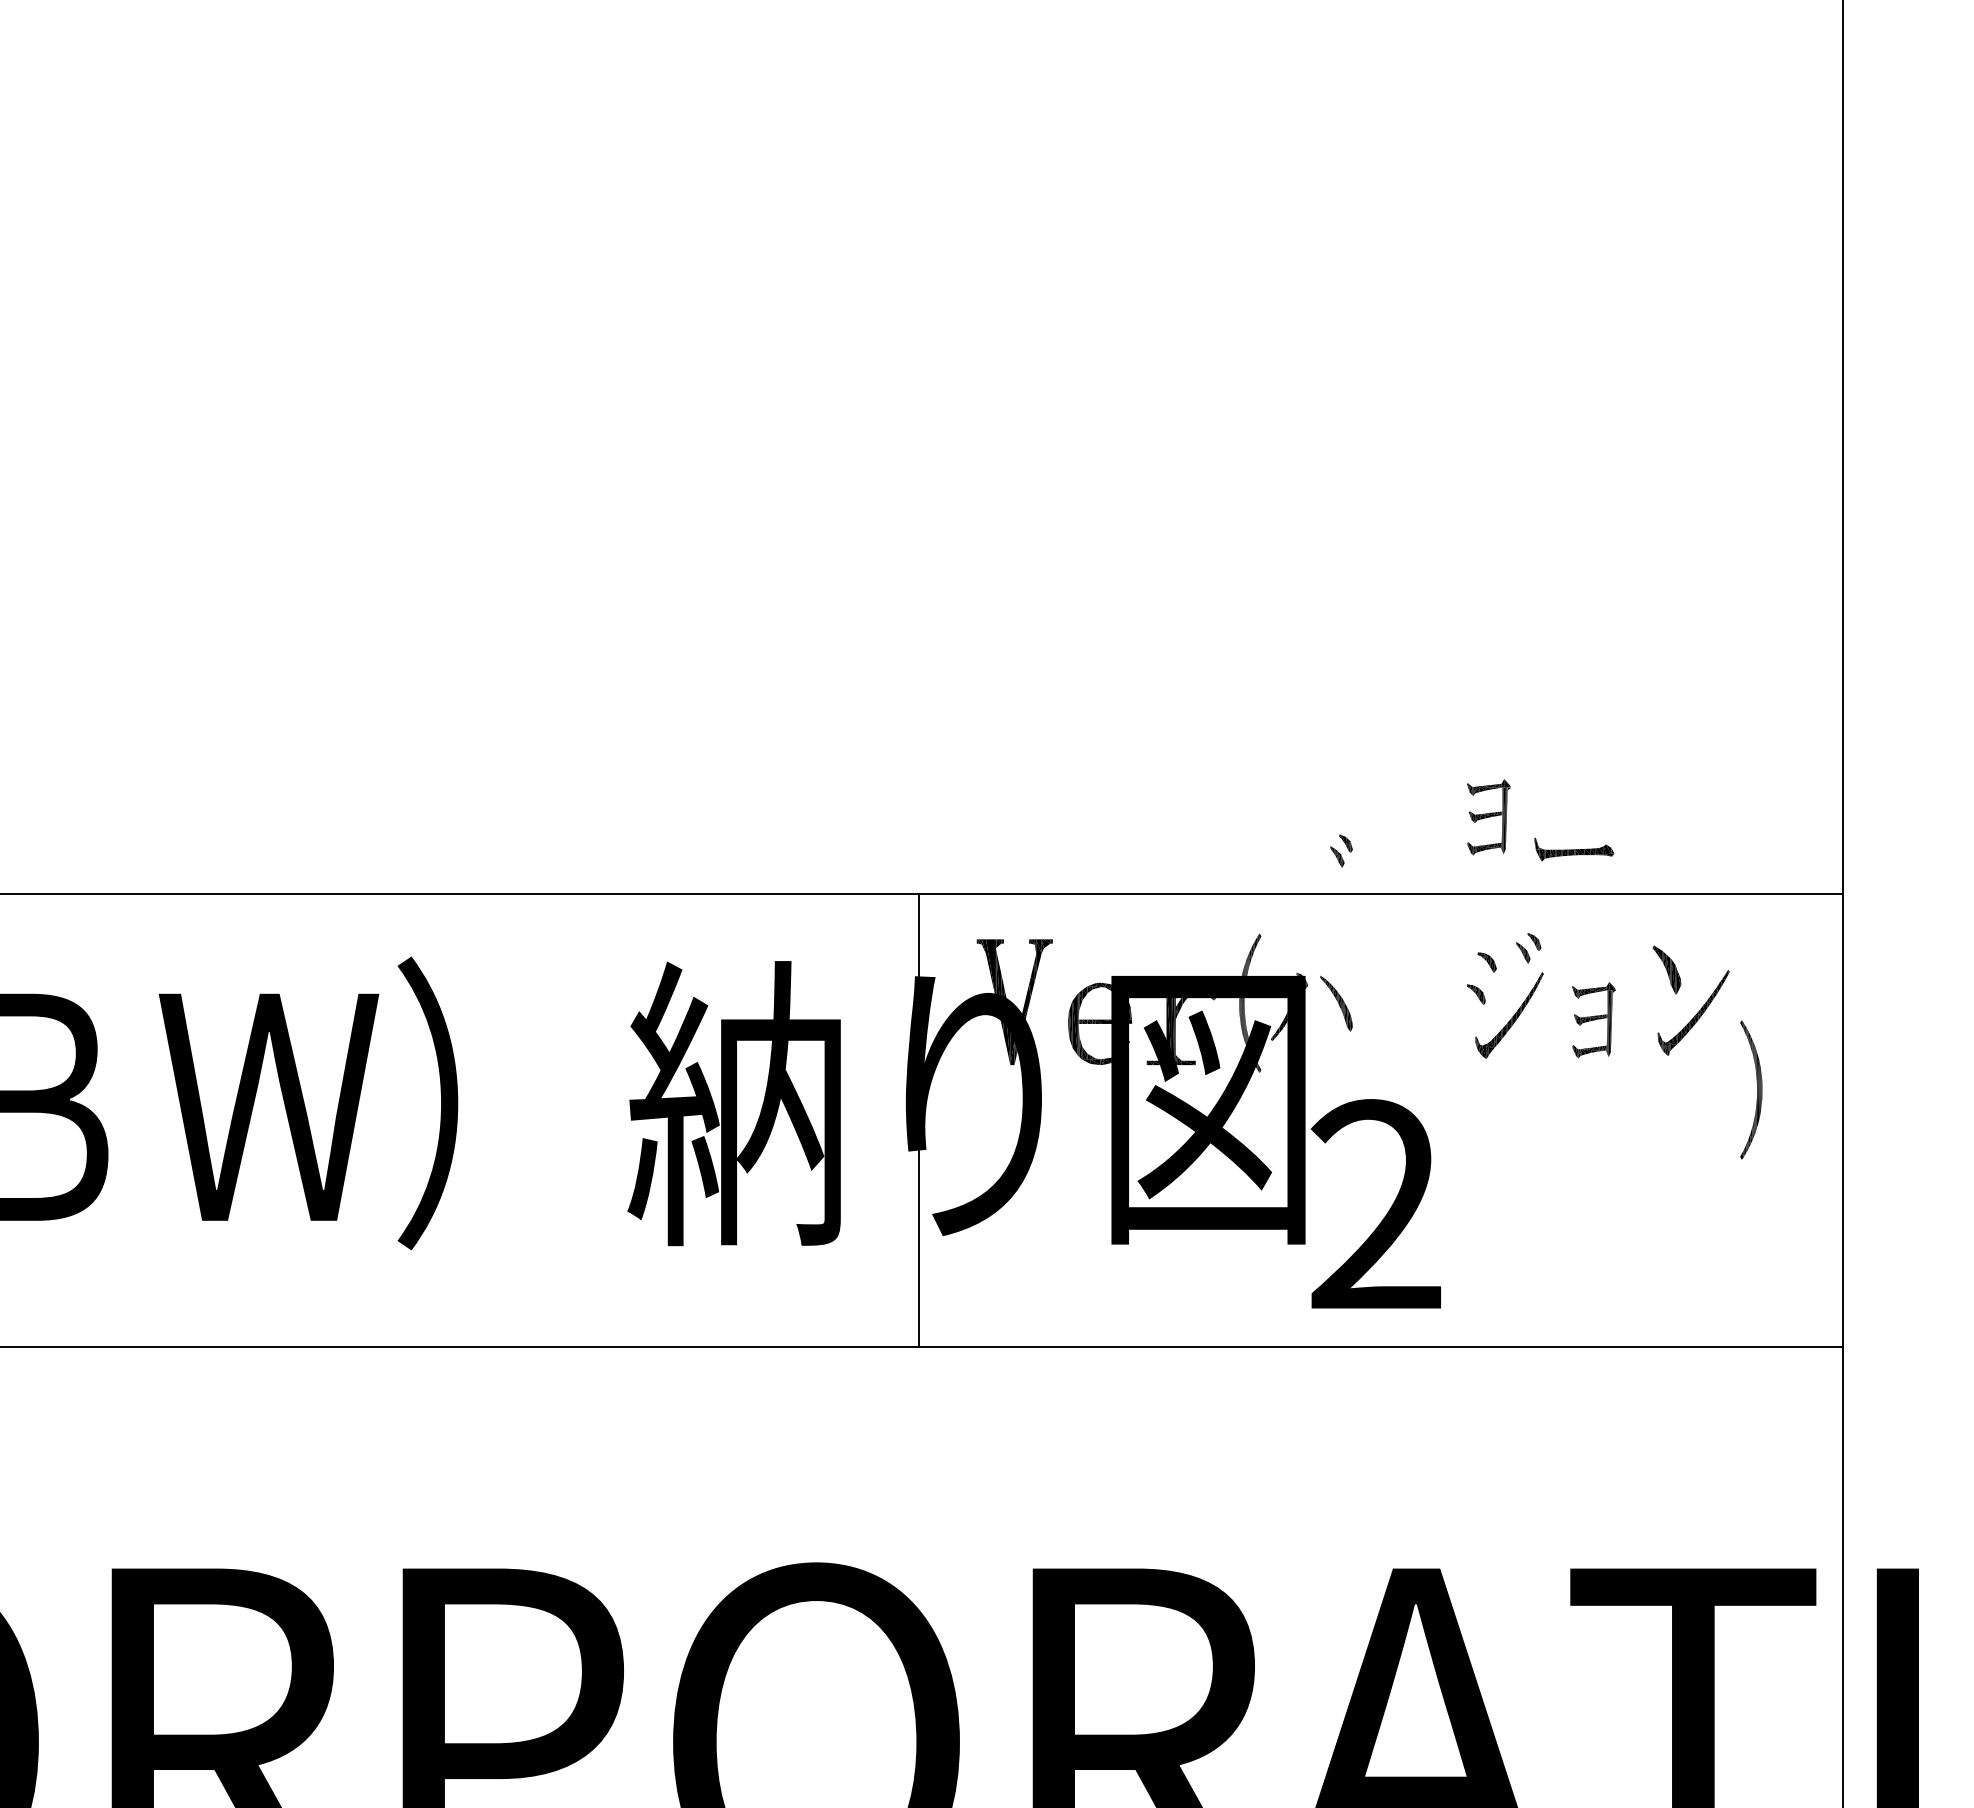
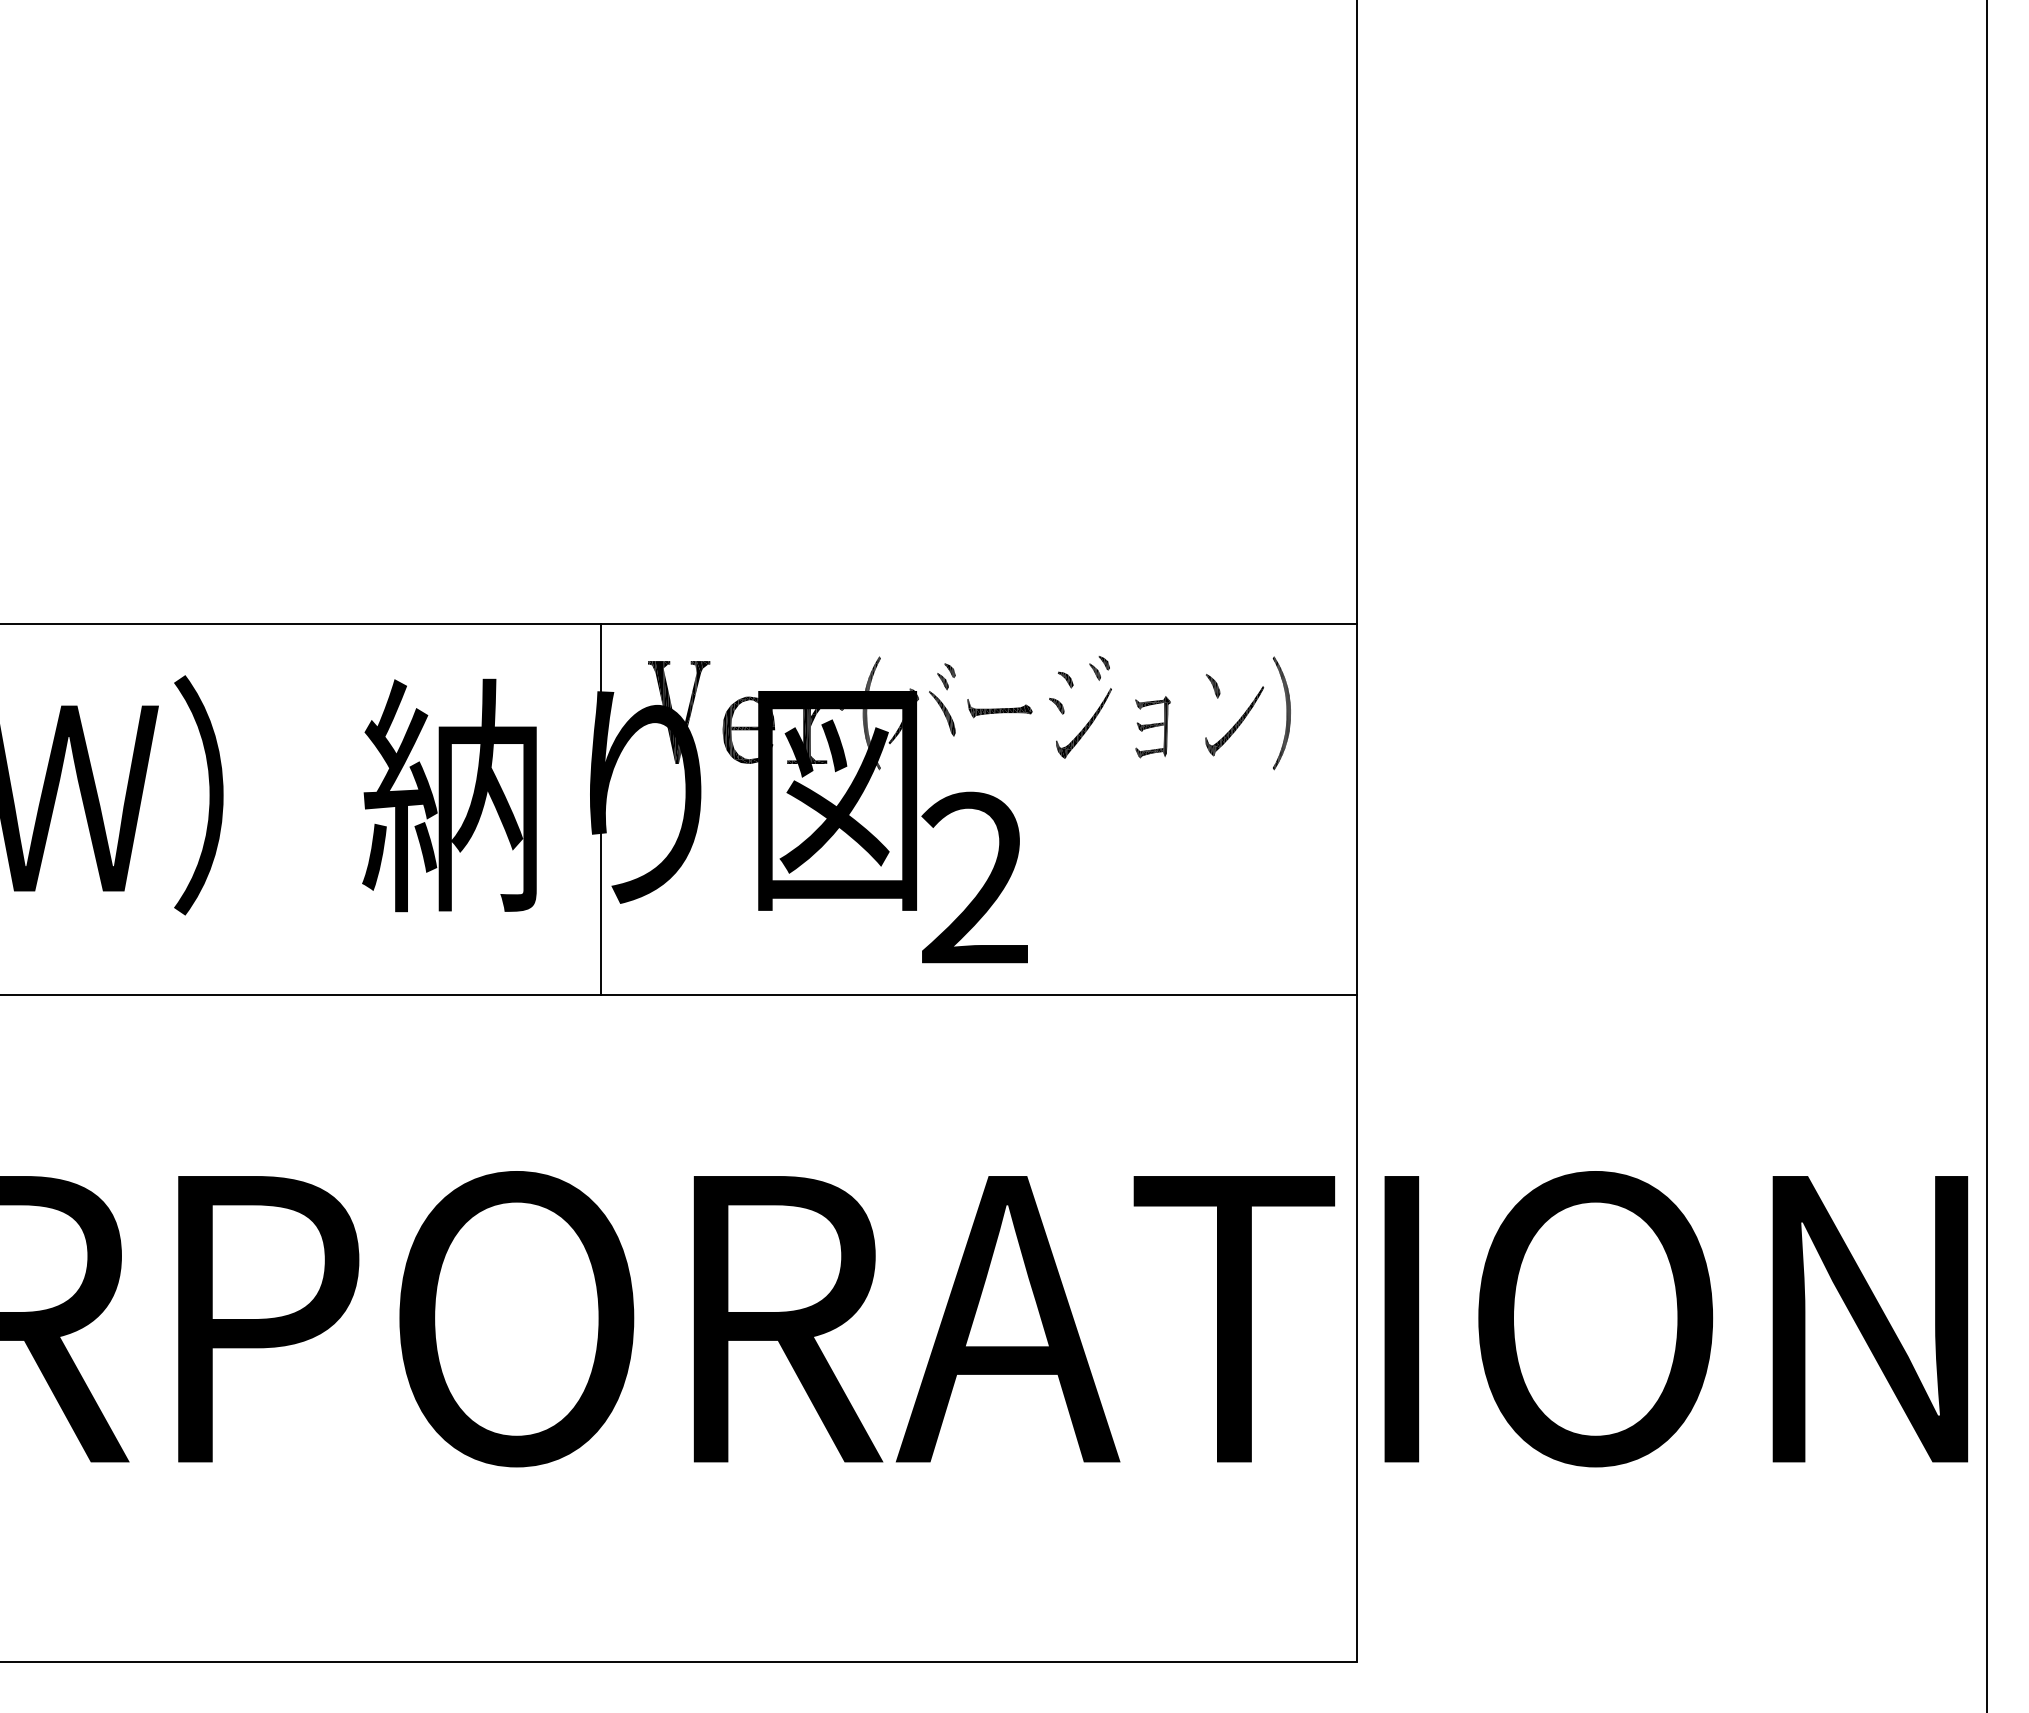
part: (1488, 817) -> (1066, 561), removed
part: (1573, 849) -> (999, 708), moved
part: (1341, 850) -> (946, 676), moved
part: (1667, 970) -> (1213, 686), size x0.62
part: (1750, 1090) -> (1281, 713), moved

